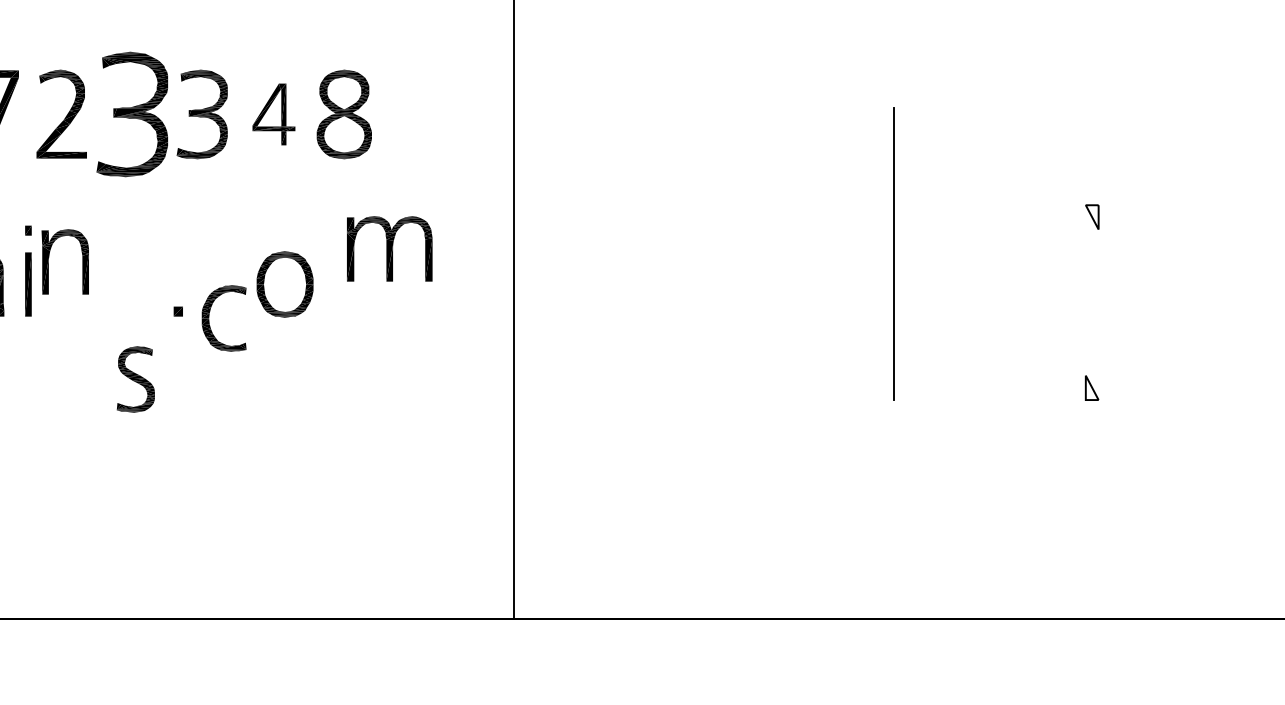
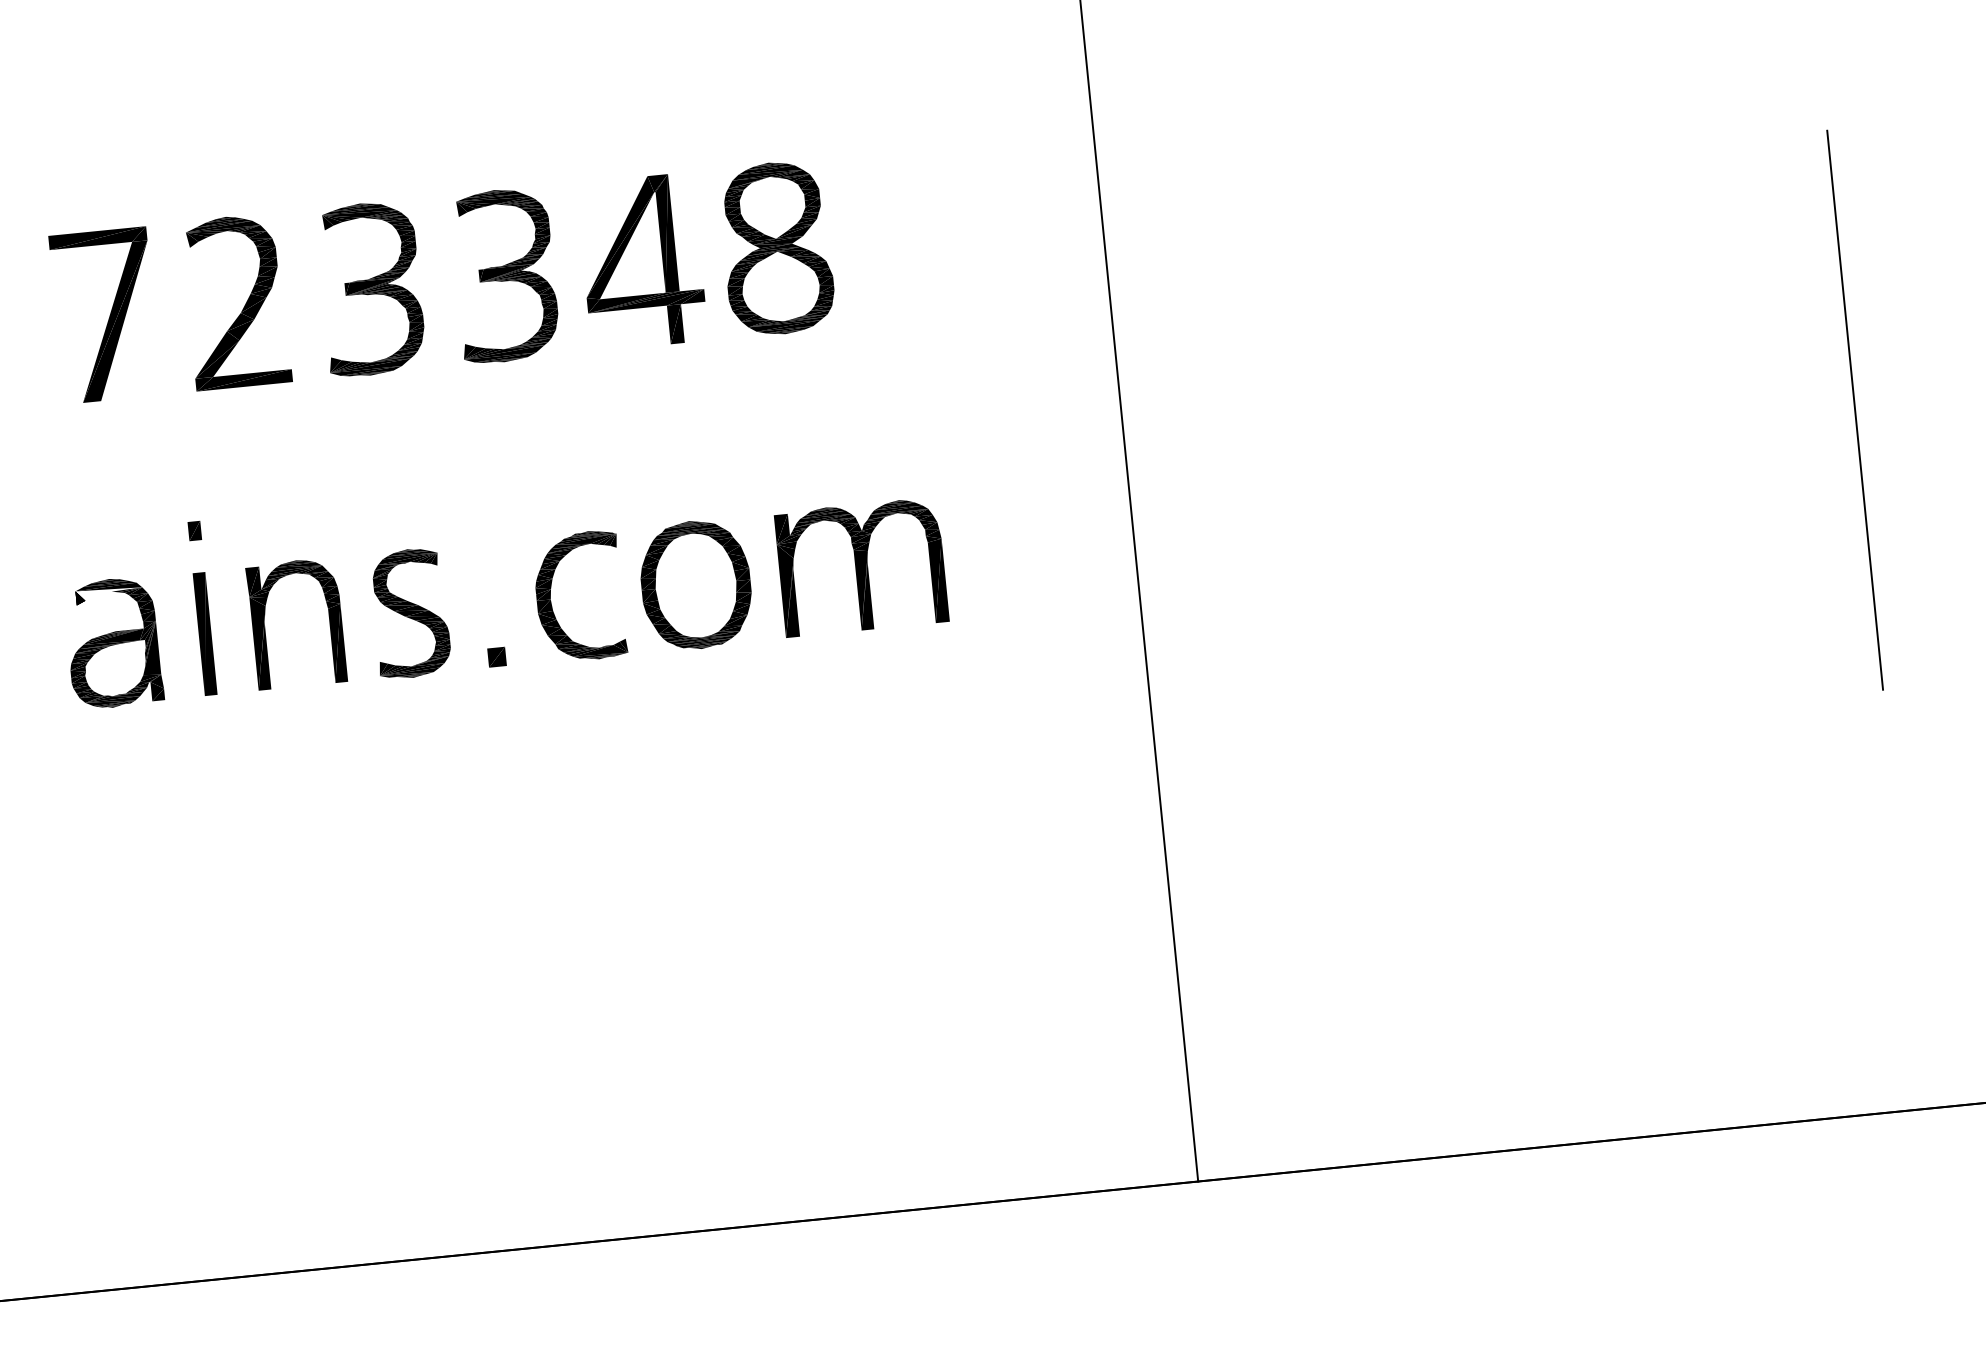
part: (131, 114) -> (369, 289), size x0.71
part: (273, 114) -> (641, 262), size x1.43
part: (389, 248) -> (861, 566), moved
part: (49, 257) -> (265, 618), moved
part: (209, 318) -> (551, 599), moved
part: (135, 379) -> (409, 613), moved

